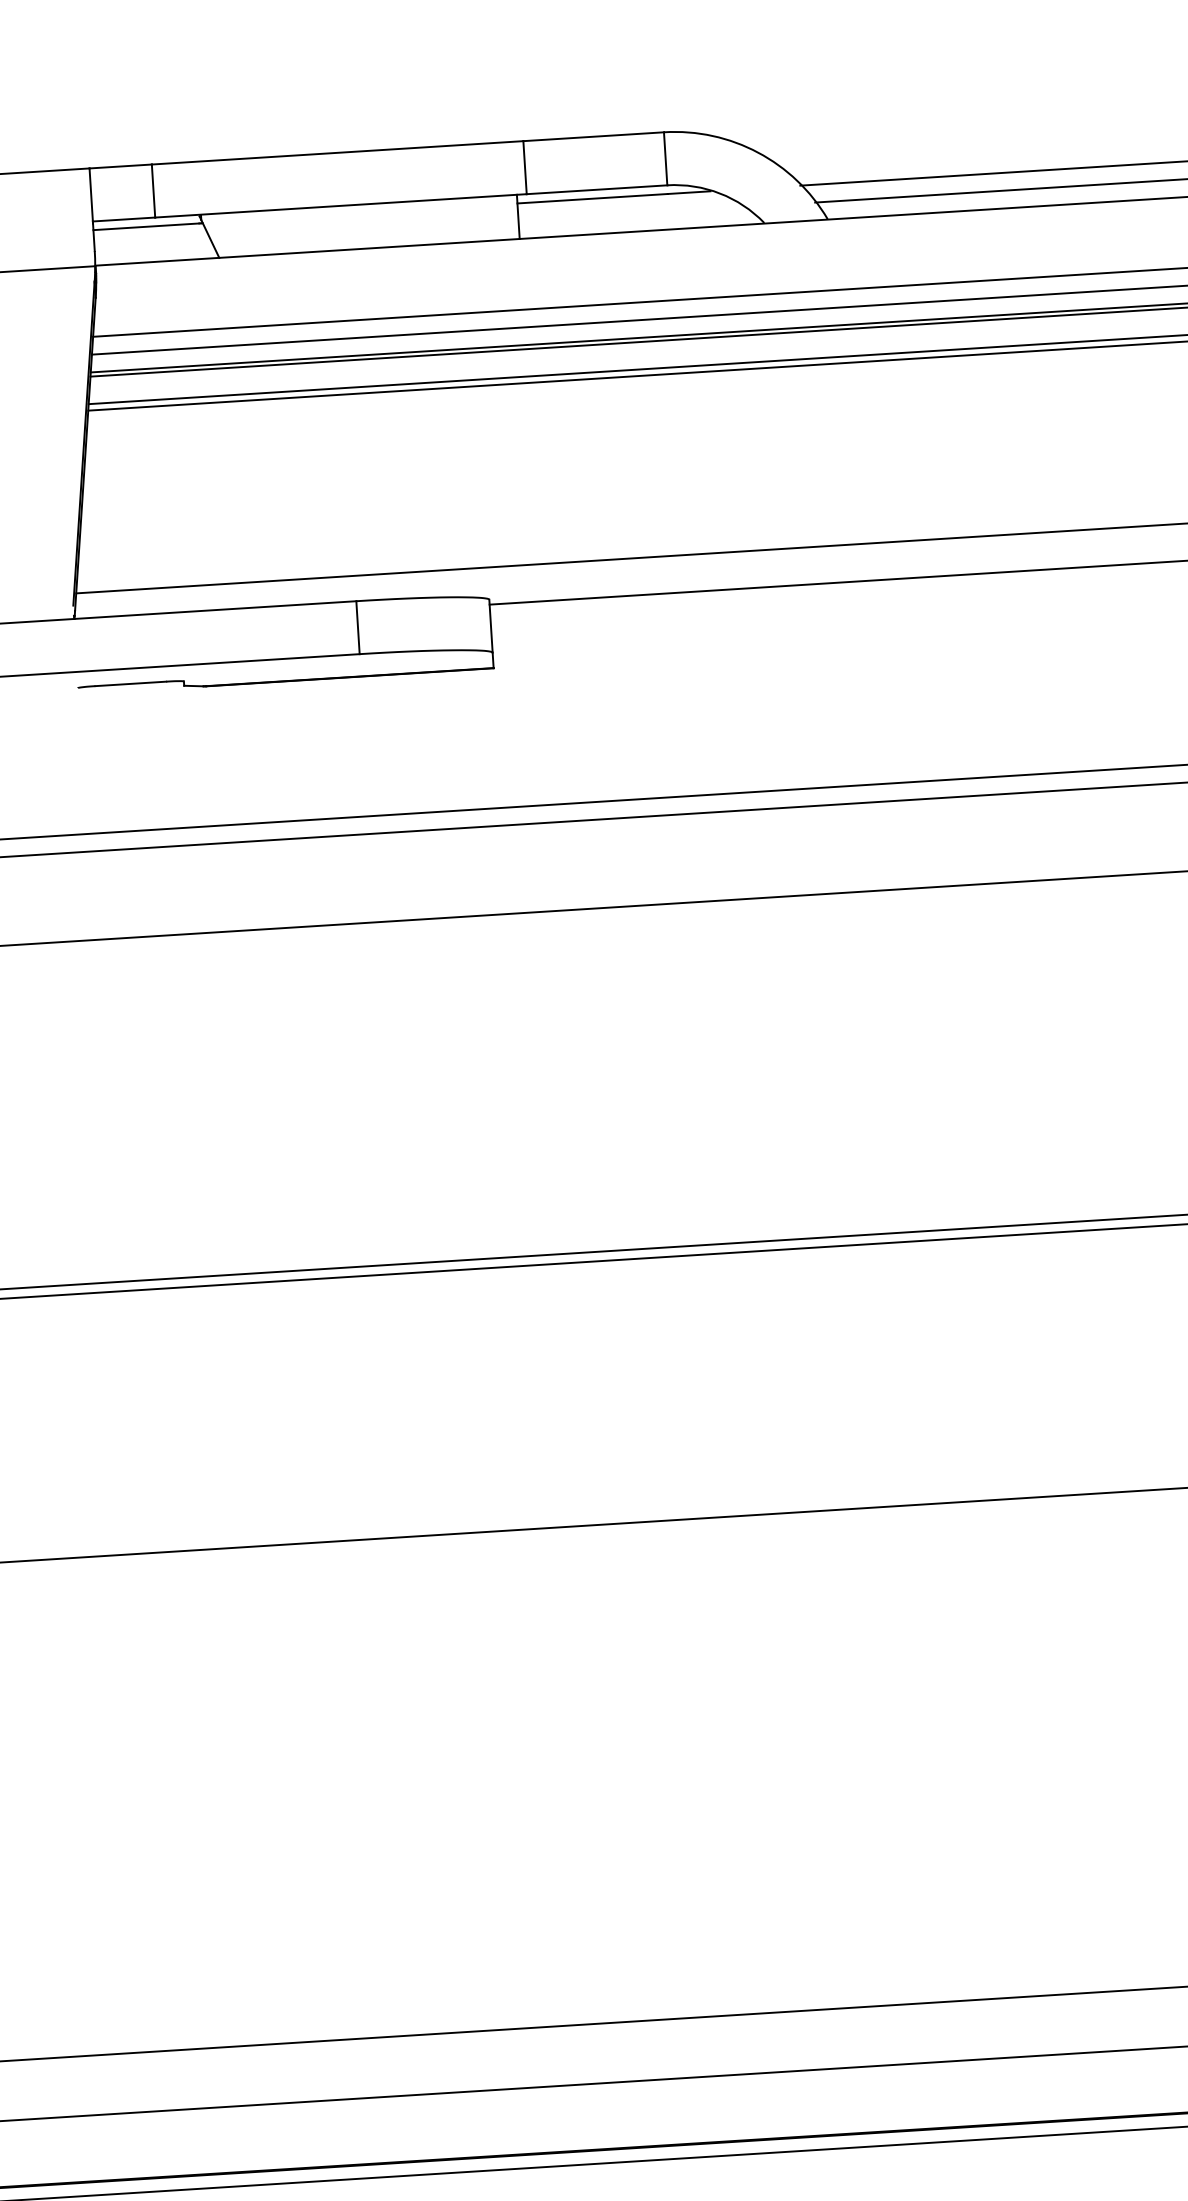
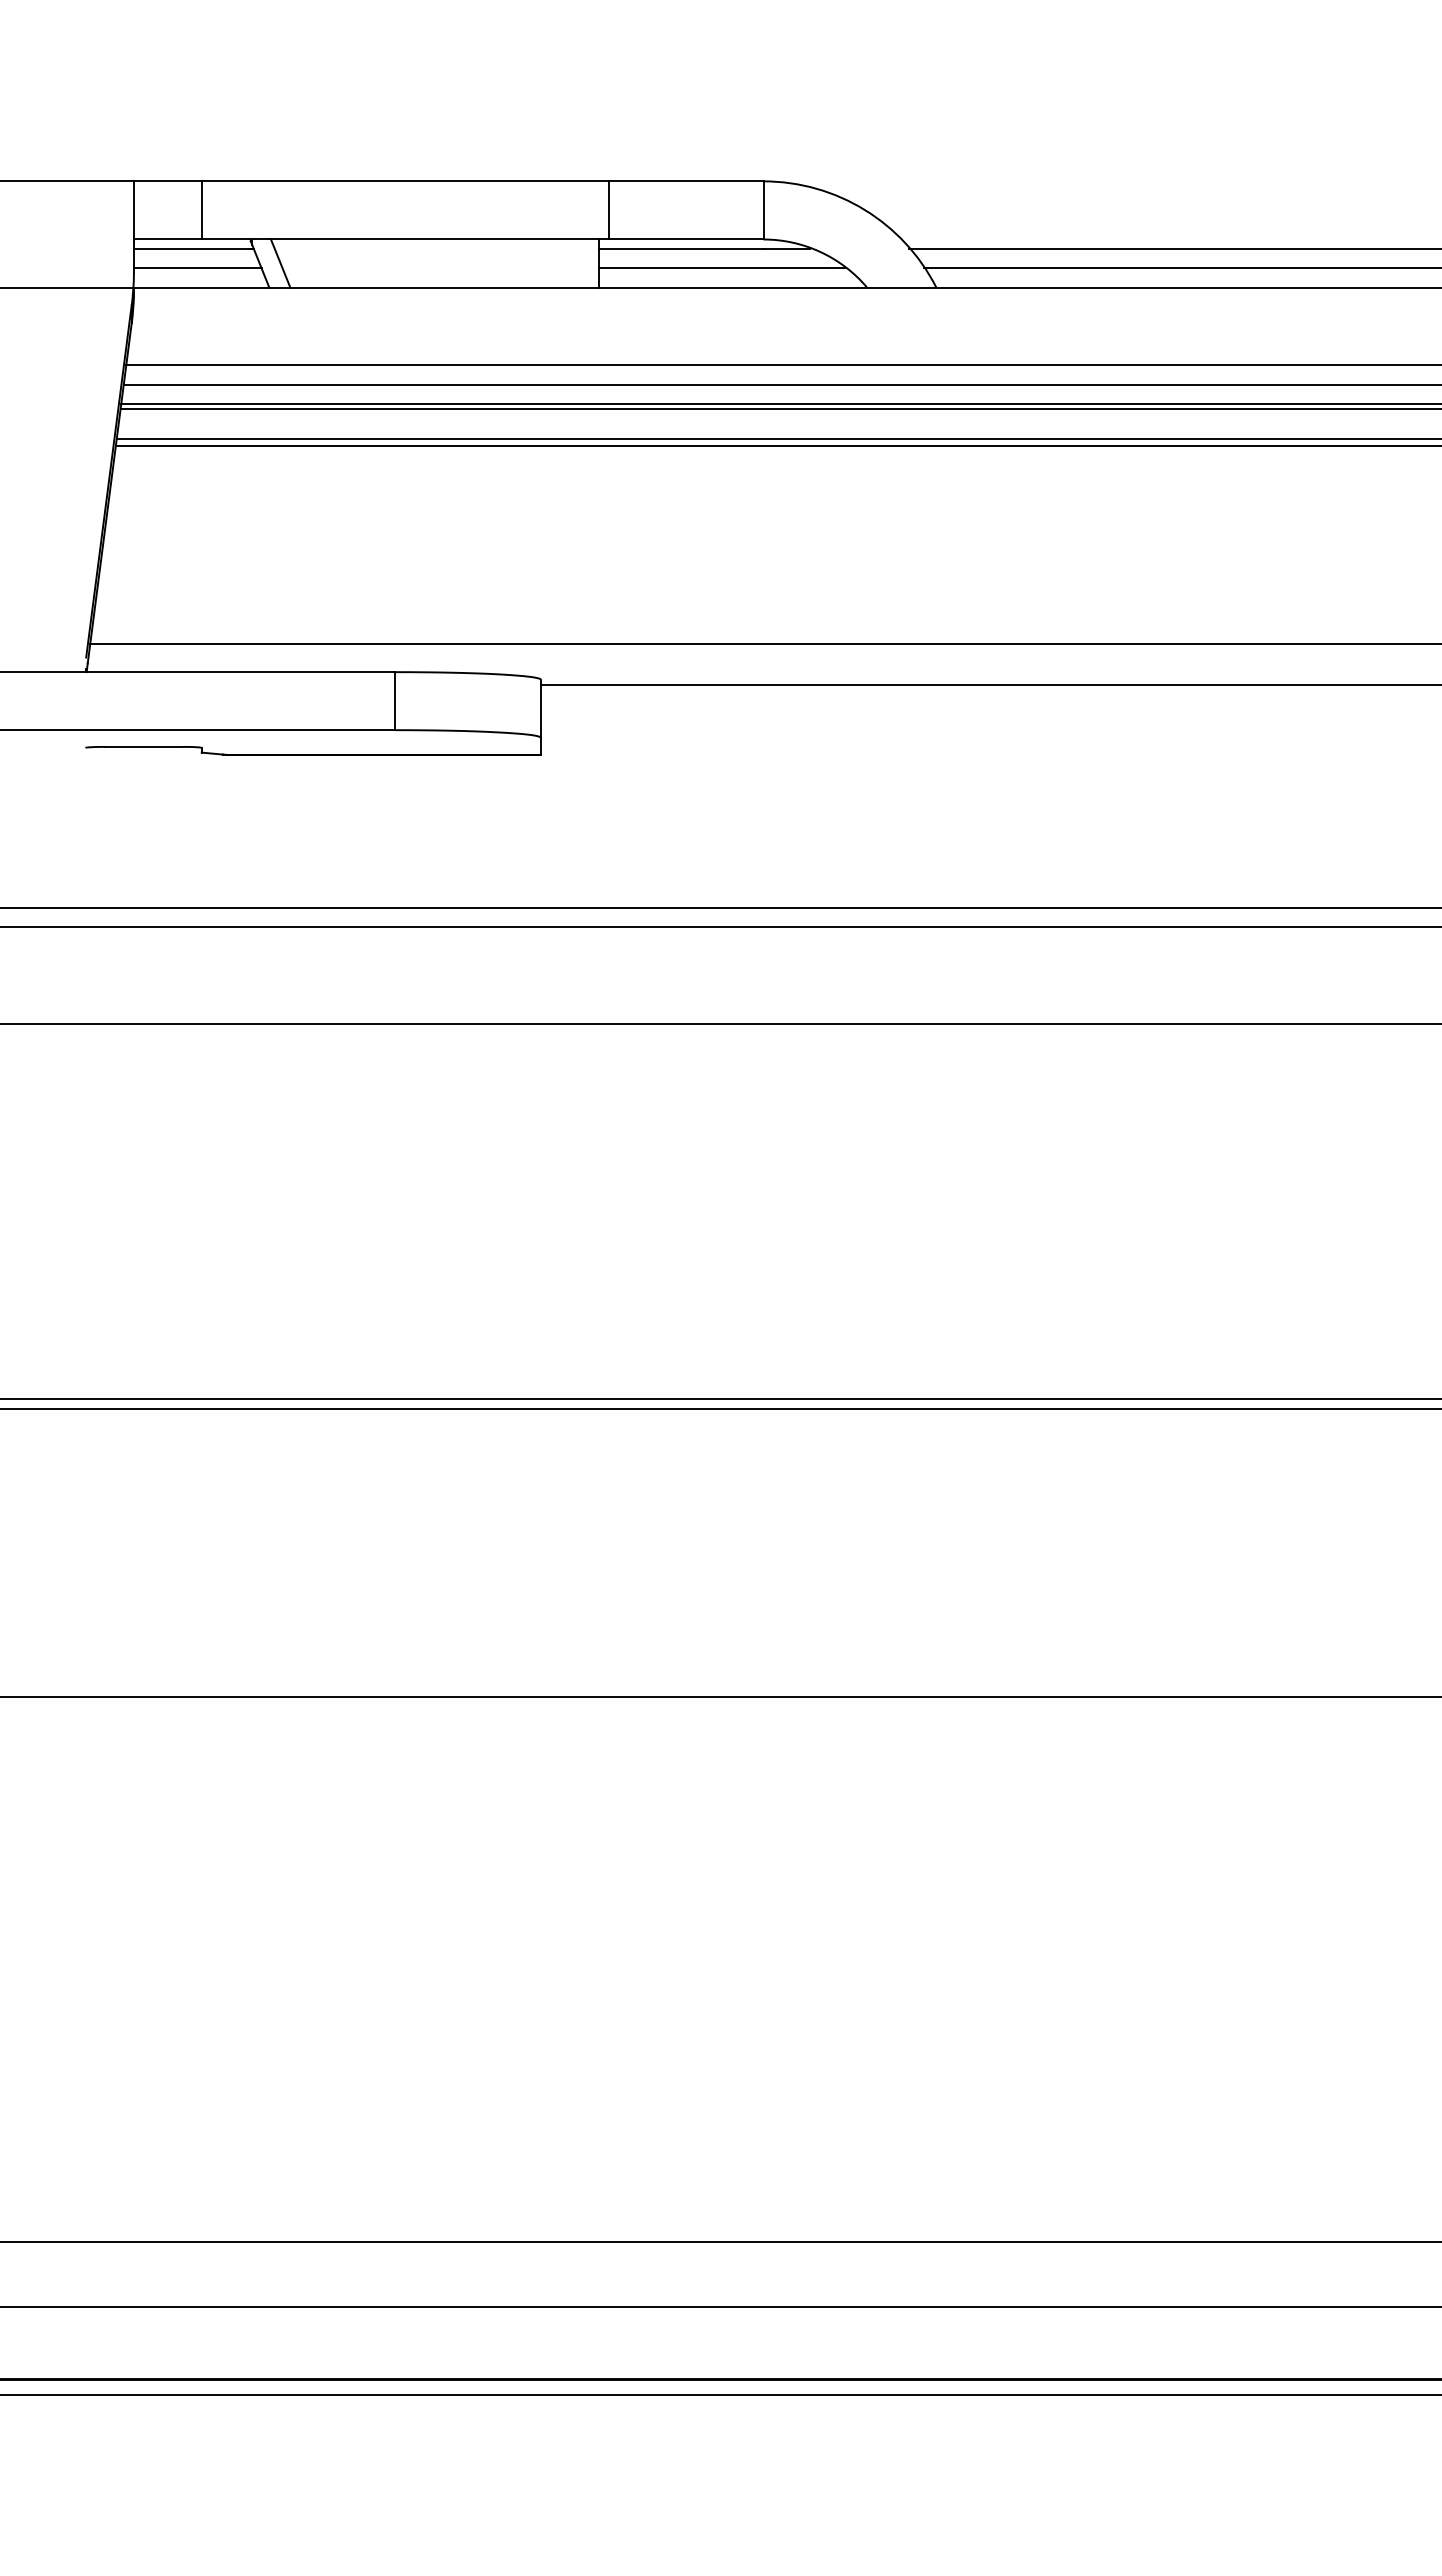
line: (630, 214) -> (721, 268), added
line: (227, 234) -> (280, 263), added
line: (152, 244) -> (197, 268), added

